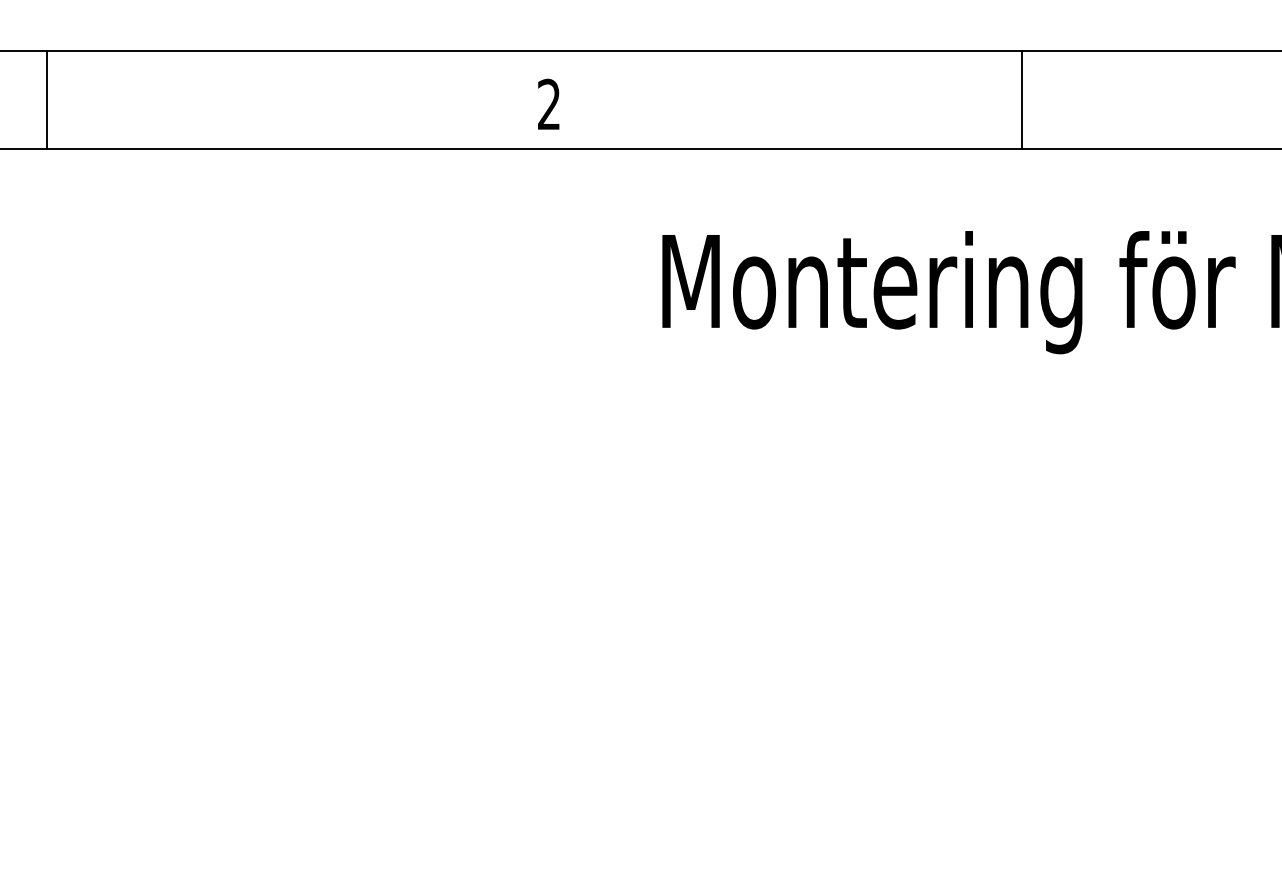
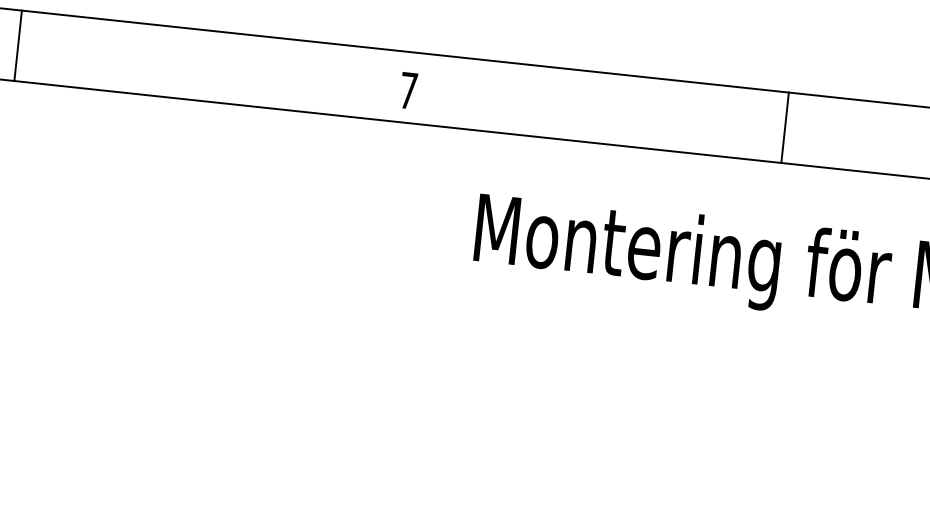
line: (46, 99) -> (17, 45), moved
line: (1022, 99) -> (785, 127), moved
text: (548, 103) -> (408, 89), 2 -> 7

